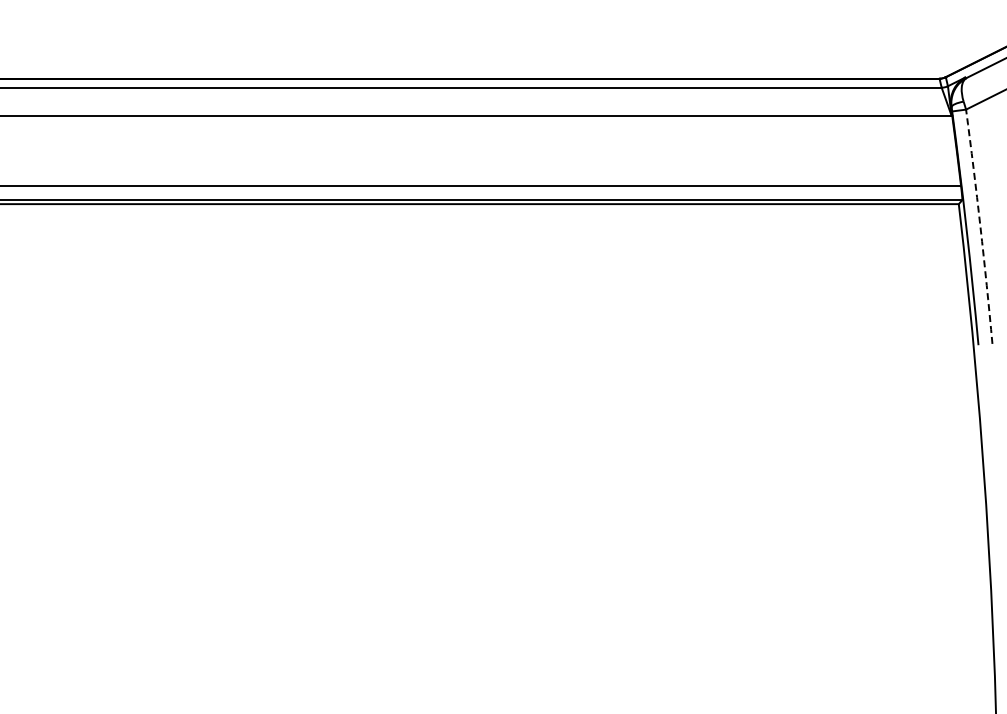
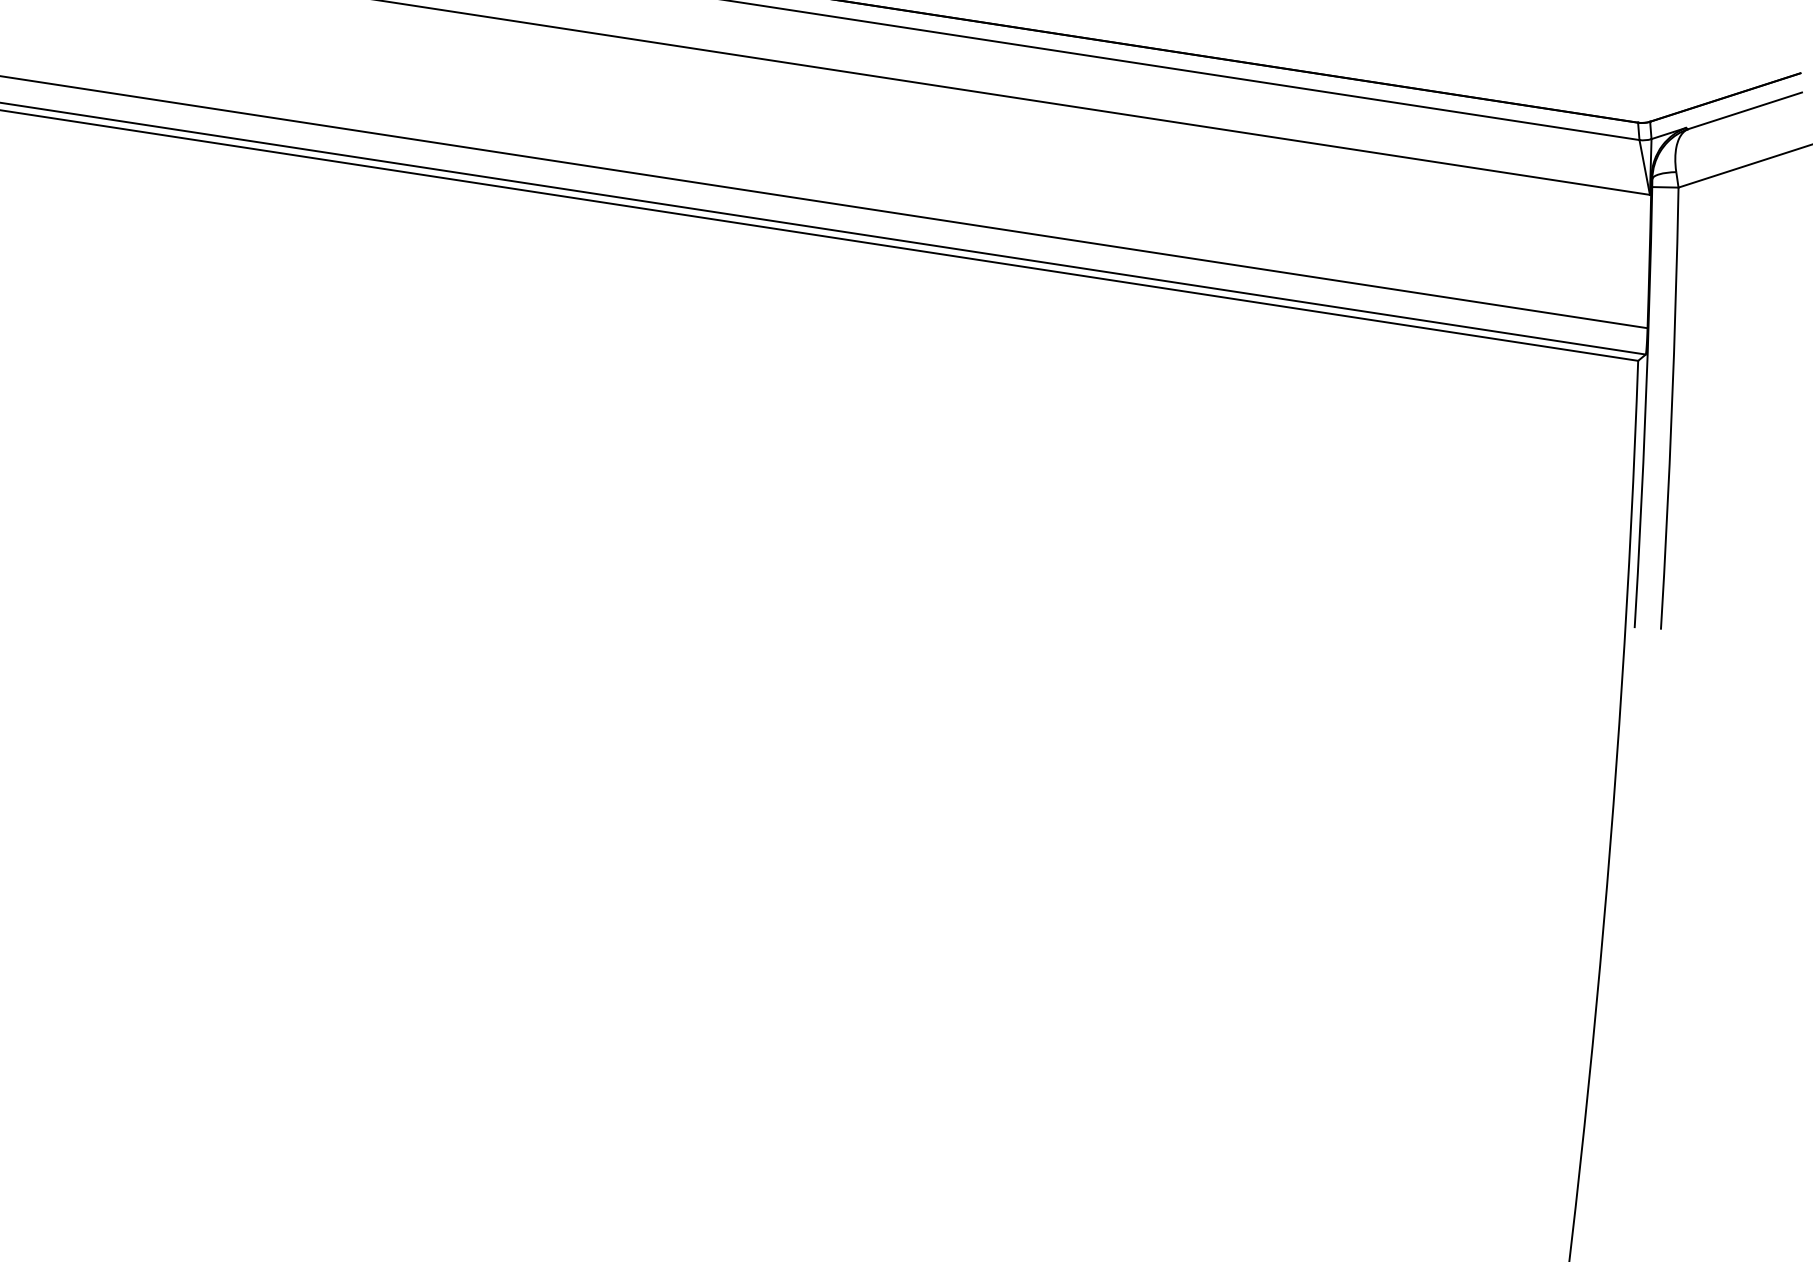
arc: (980, 226) -> (1672, 408), dashed -> solid

